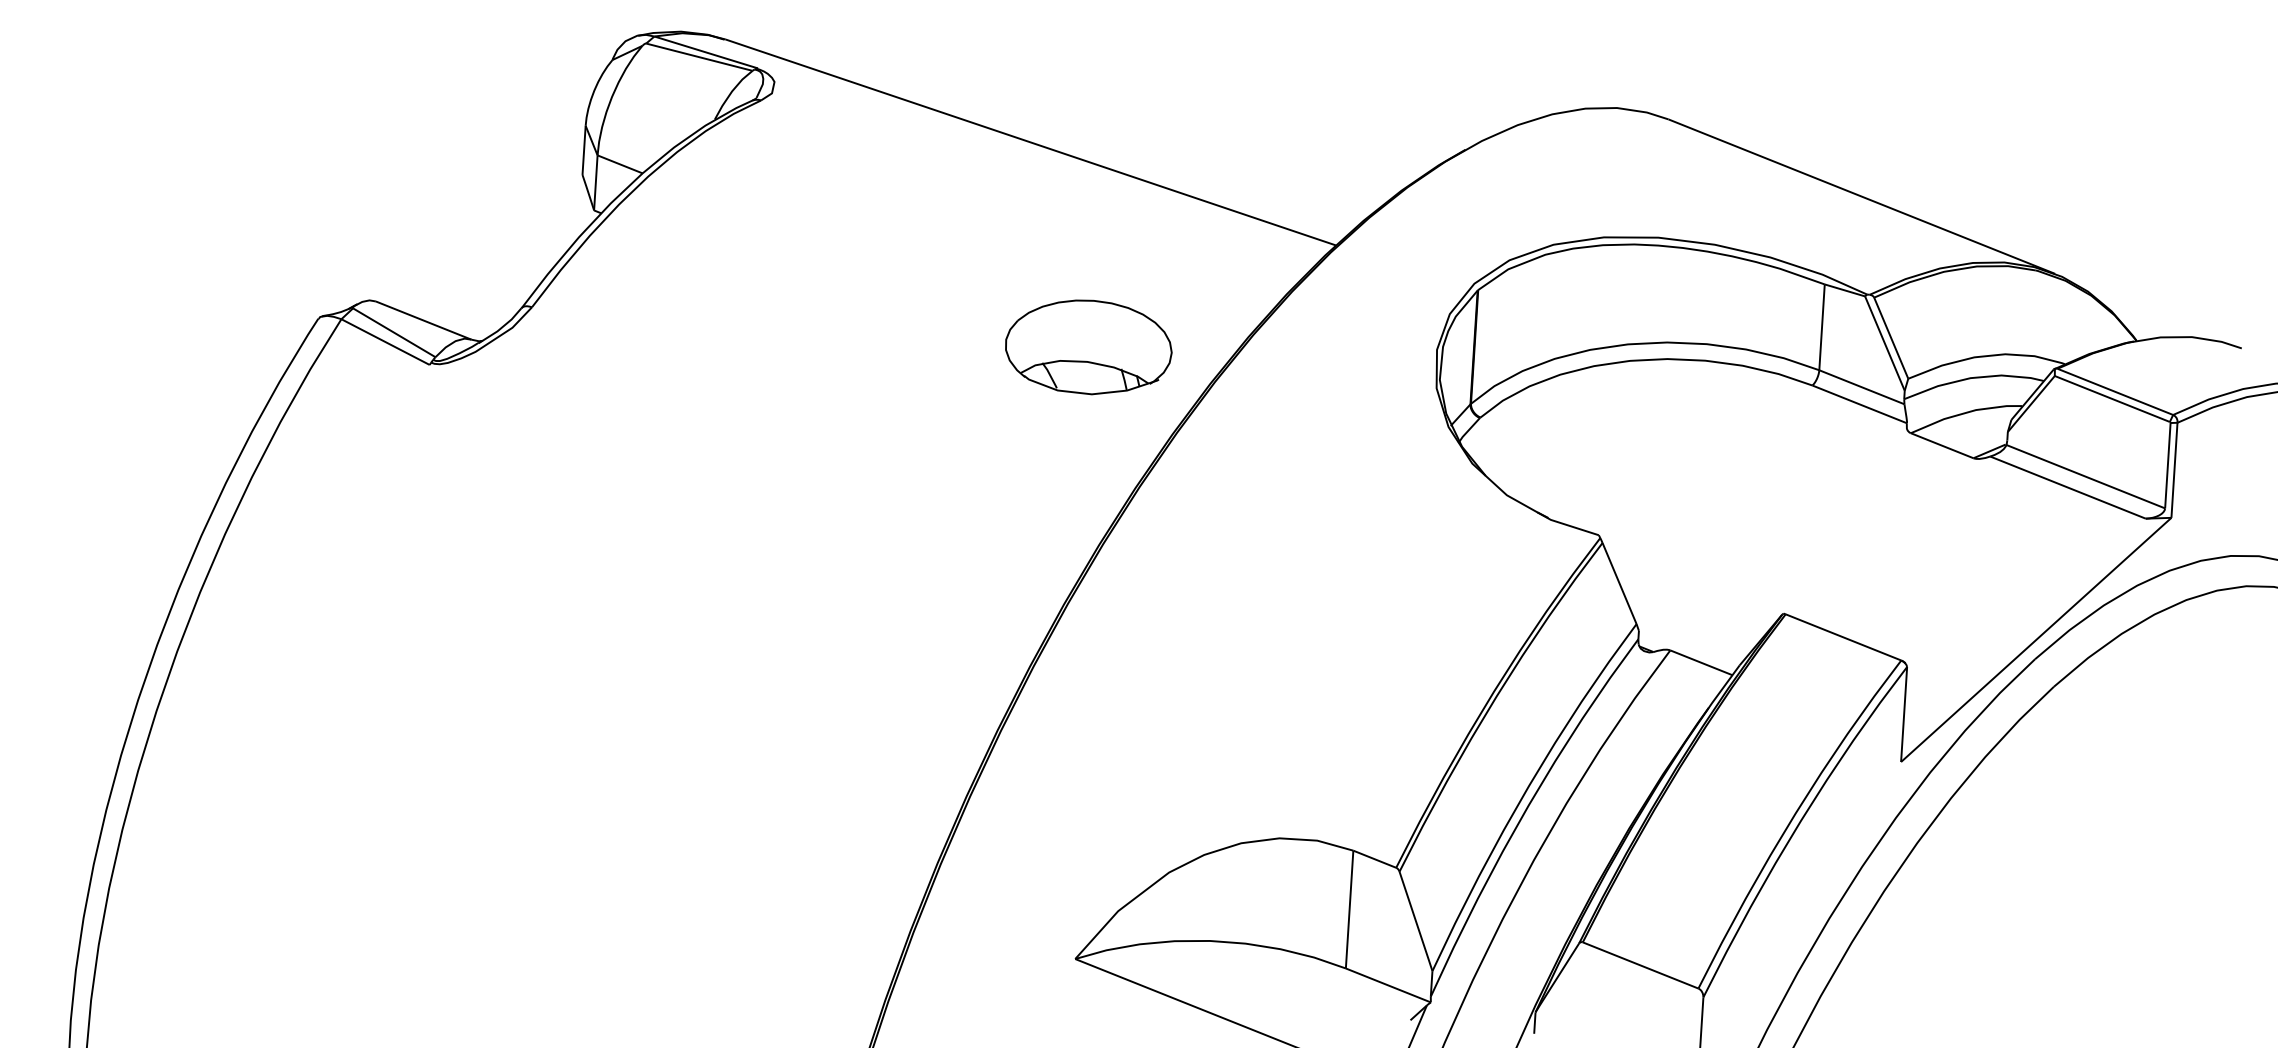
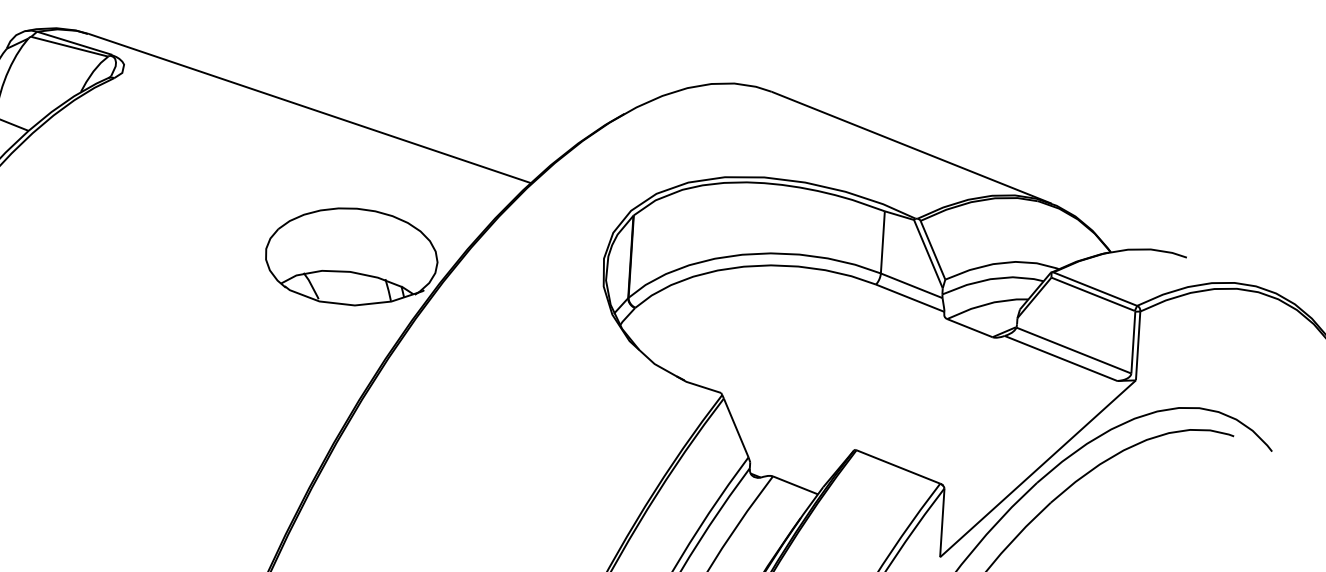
part: (1088, 347) -> (351, 256), size x1.43

